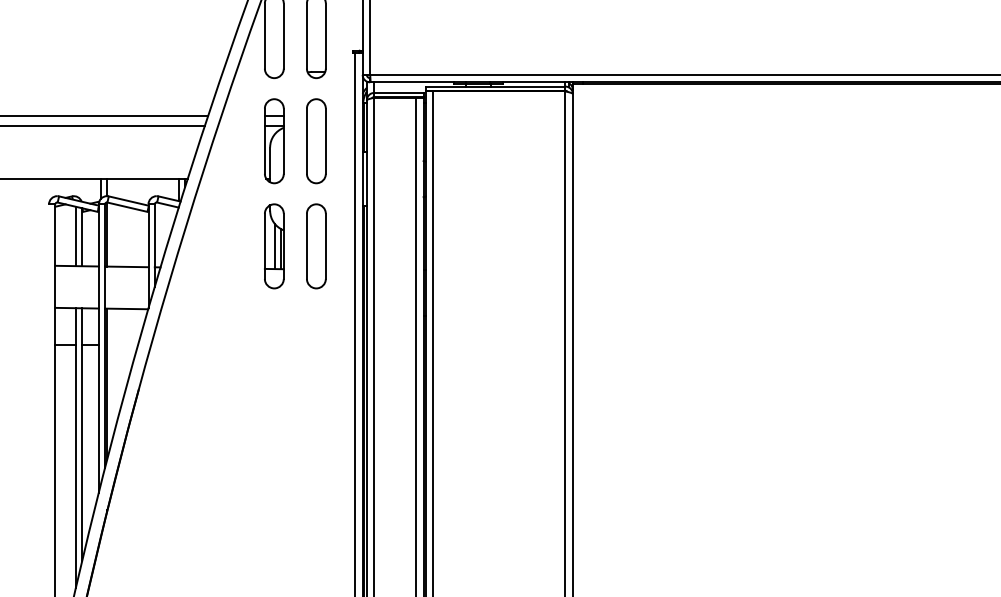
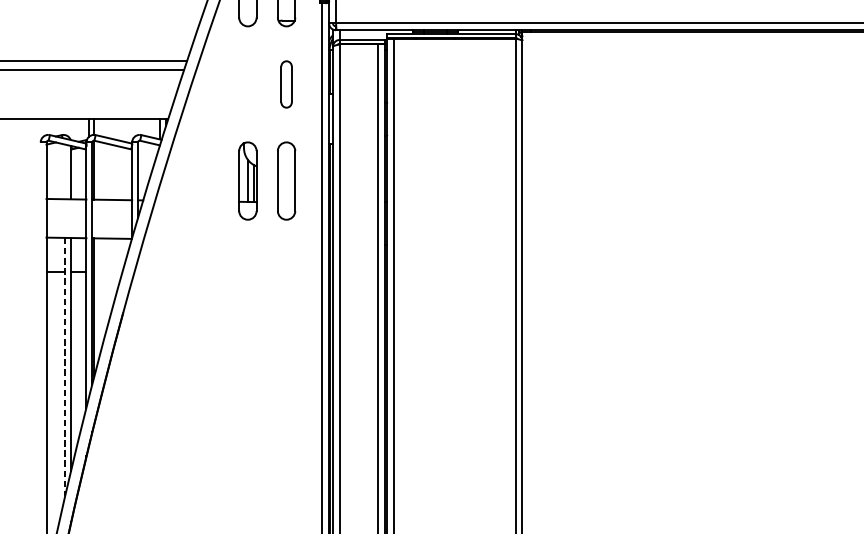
part: (274, 141) -> (248, 84), removed
part: (316, 141) -> (286, 84), size x0.6
line: (75, 236) -> (65, 171), removed
line: (75, 448) -> (65, 366), solid -> dashed

